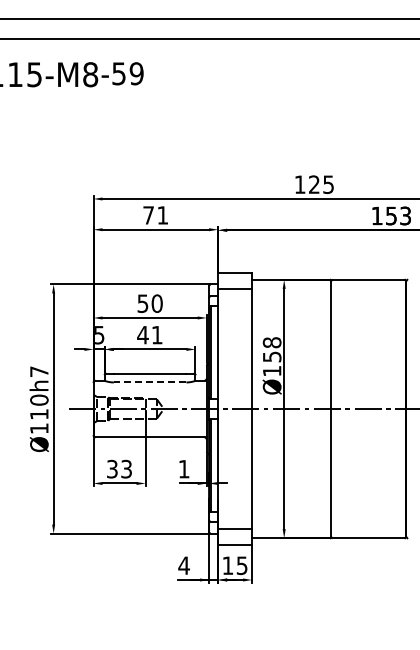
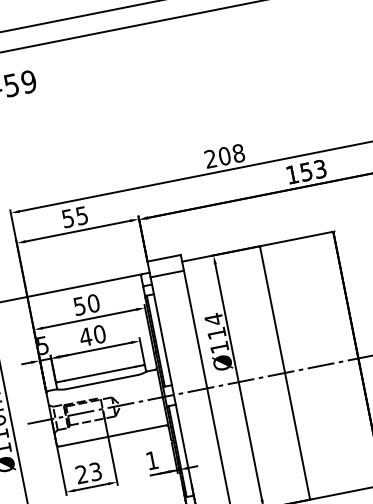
text: (314, 184) -> (224, 156), 125 -> 208
text: (155, 215) -> (74, 217), 71 -> 55
text: (156, 334) -> (98, 333), 41 -> 40
text: (271, 349) -> (214, 326), Ø158 -> Ø114
line: (149, 382) -> (101, 382), dashed -> solid
text: (112, 469) -> (82, 474), 33 -> 23

